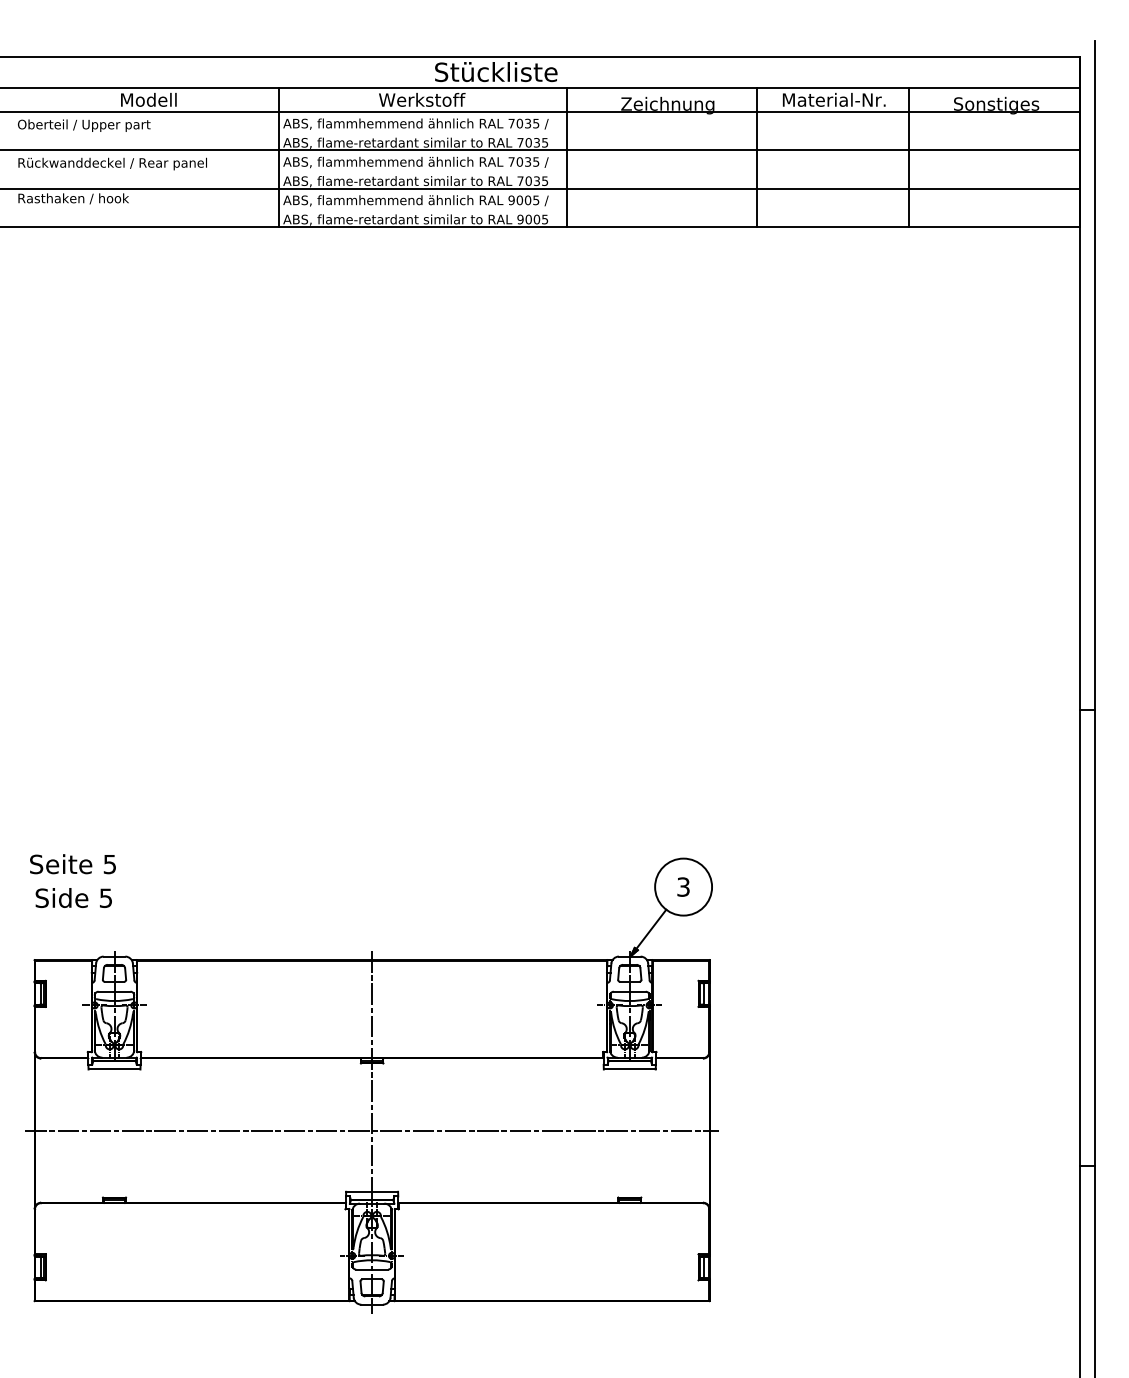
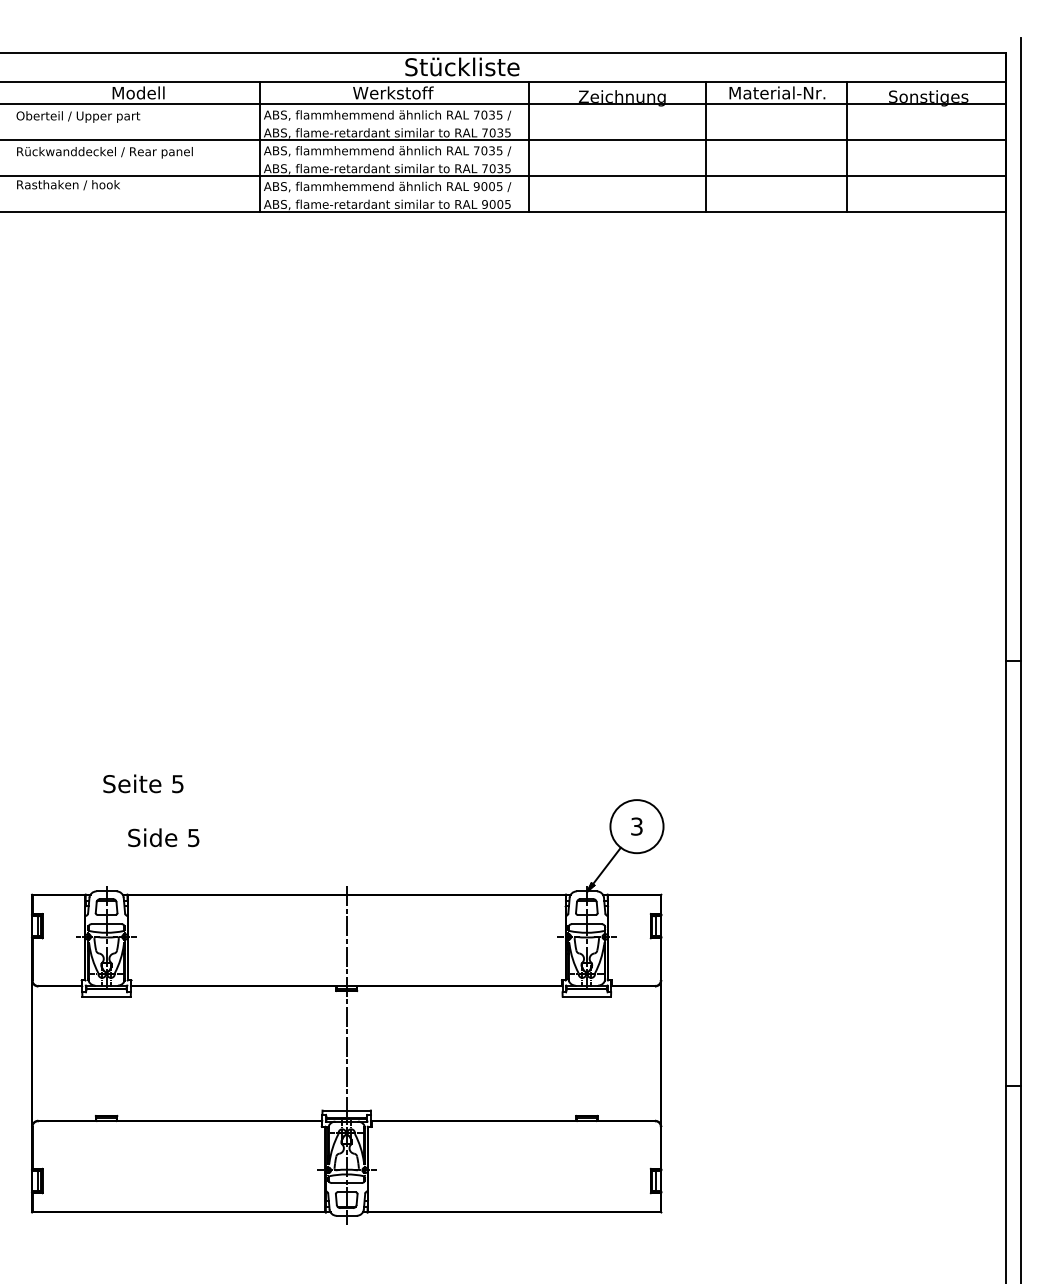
text: (72, 864) -> (142, 784), moved
text: (73, 897) -> (163, 837), moved
line: (372, 1130) -> (347, 1053), removed

